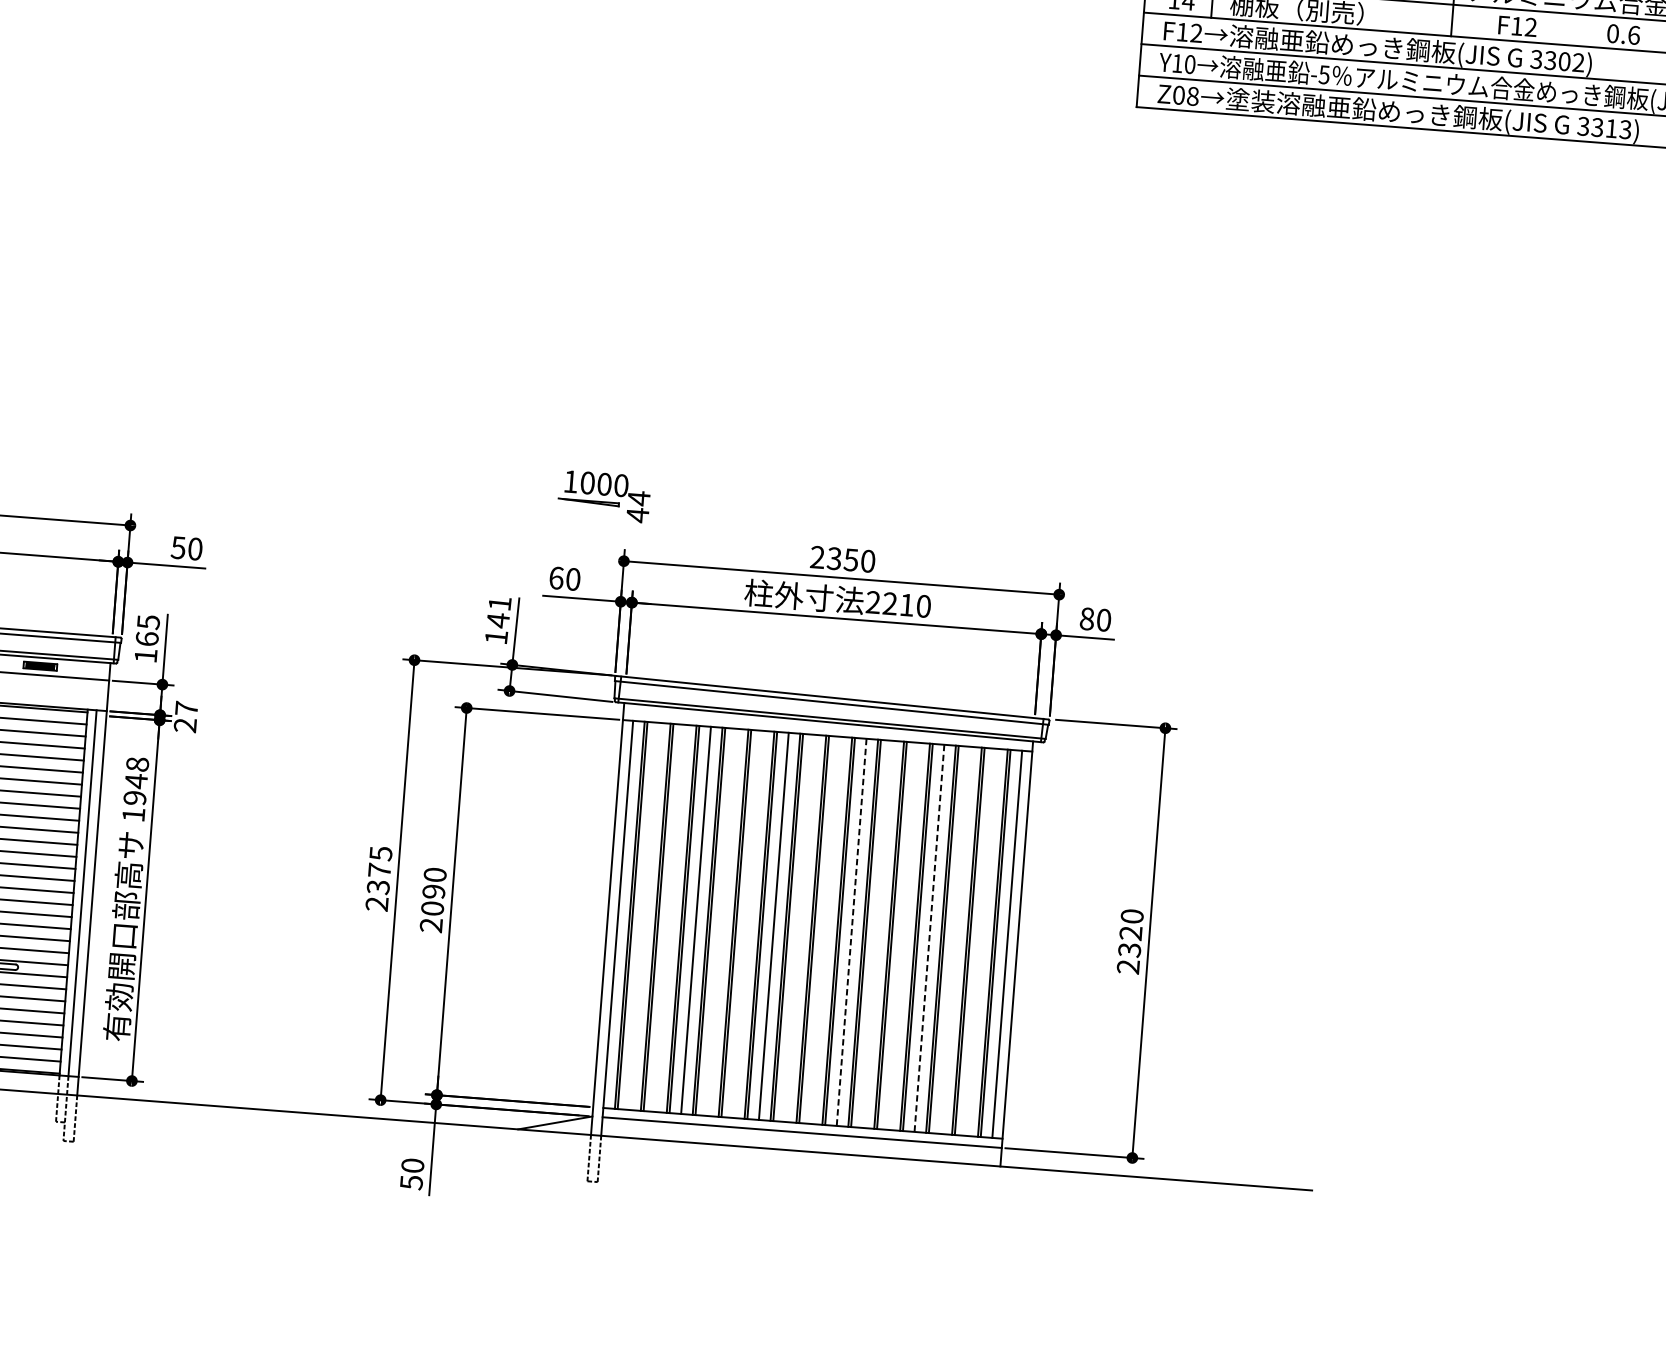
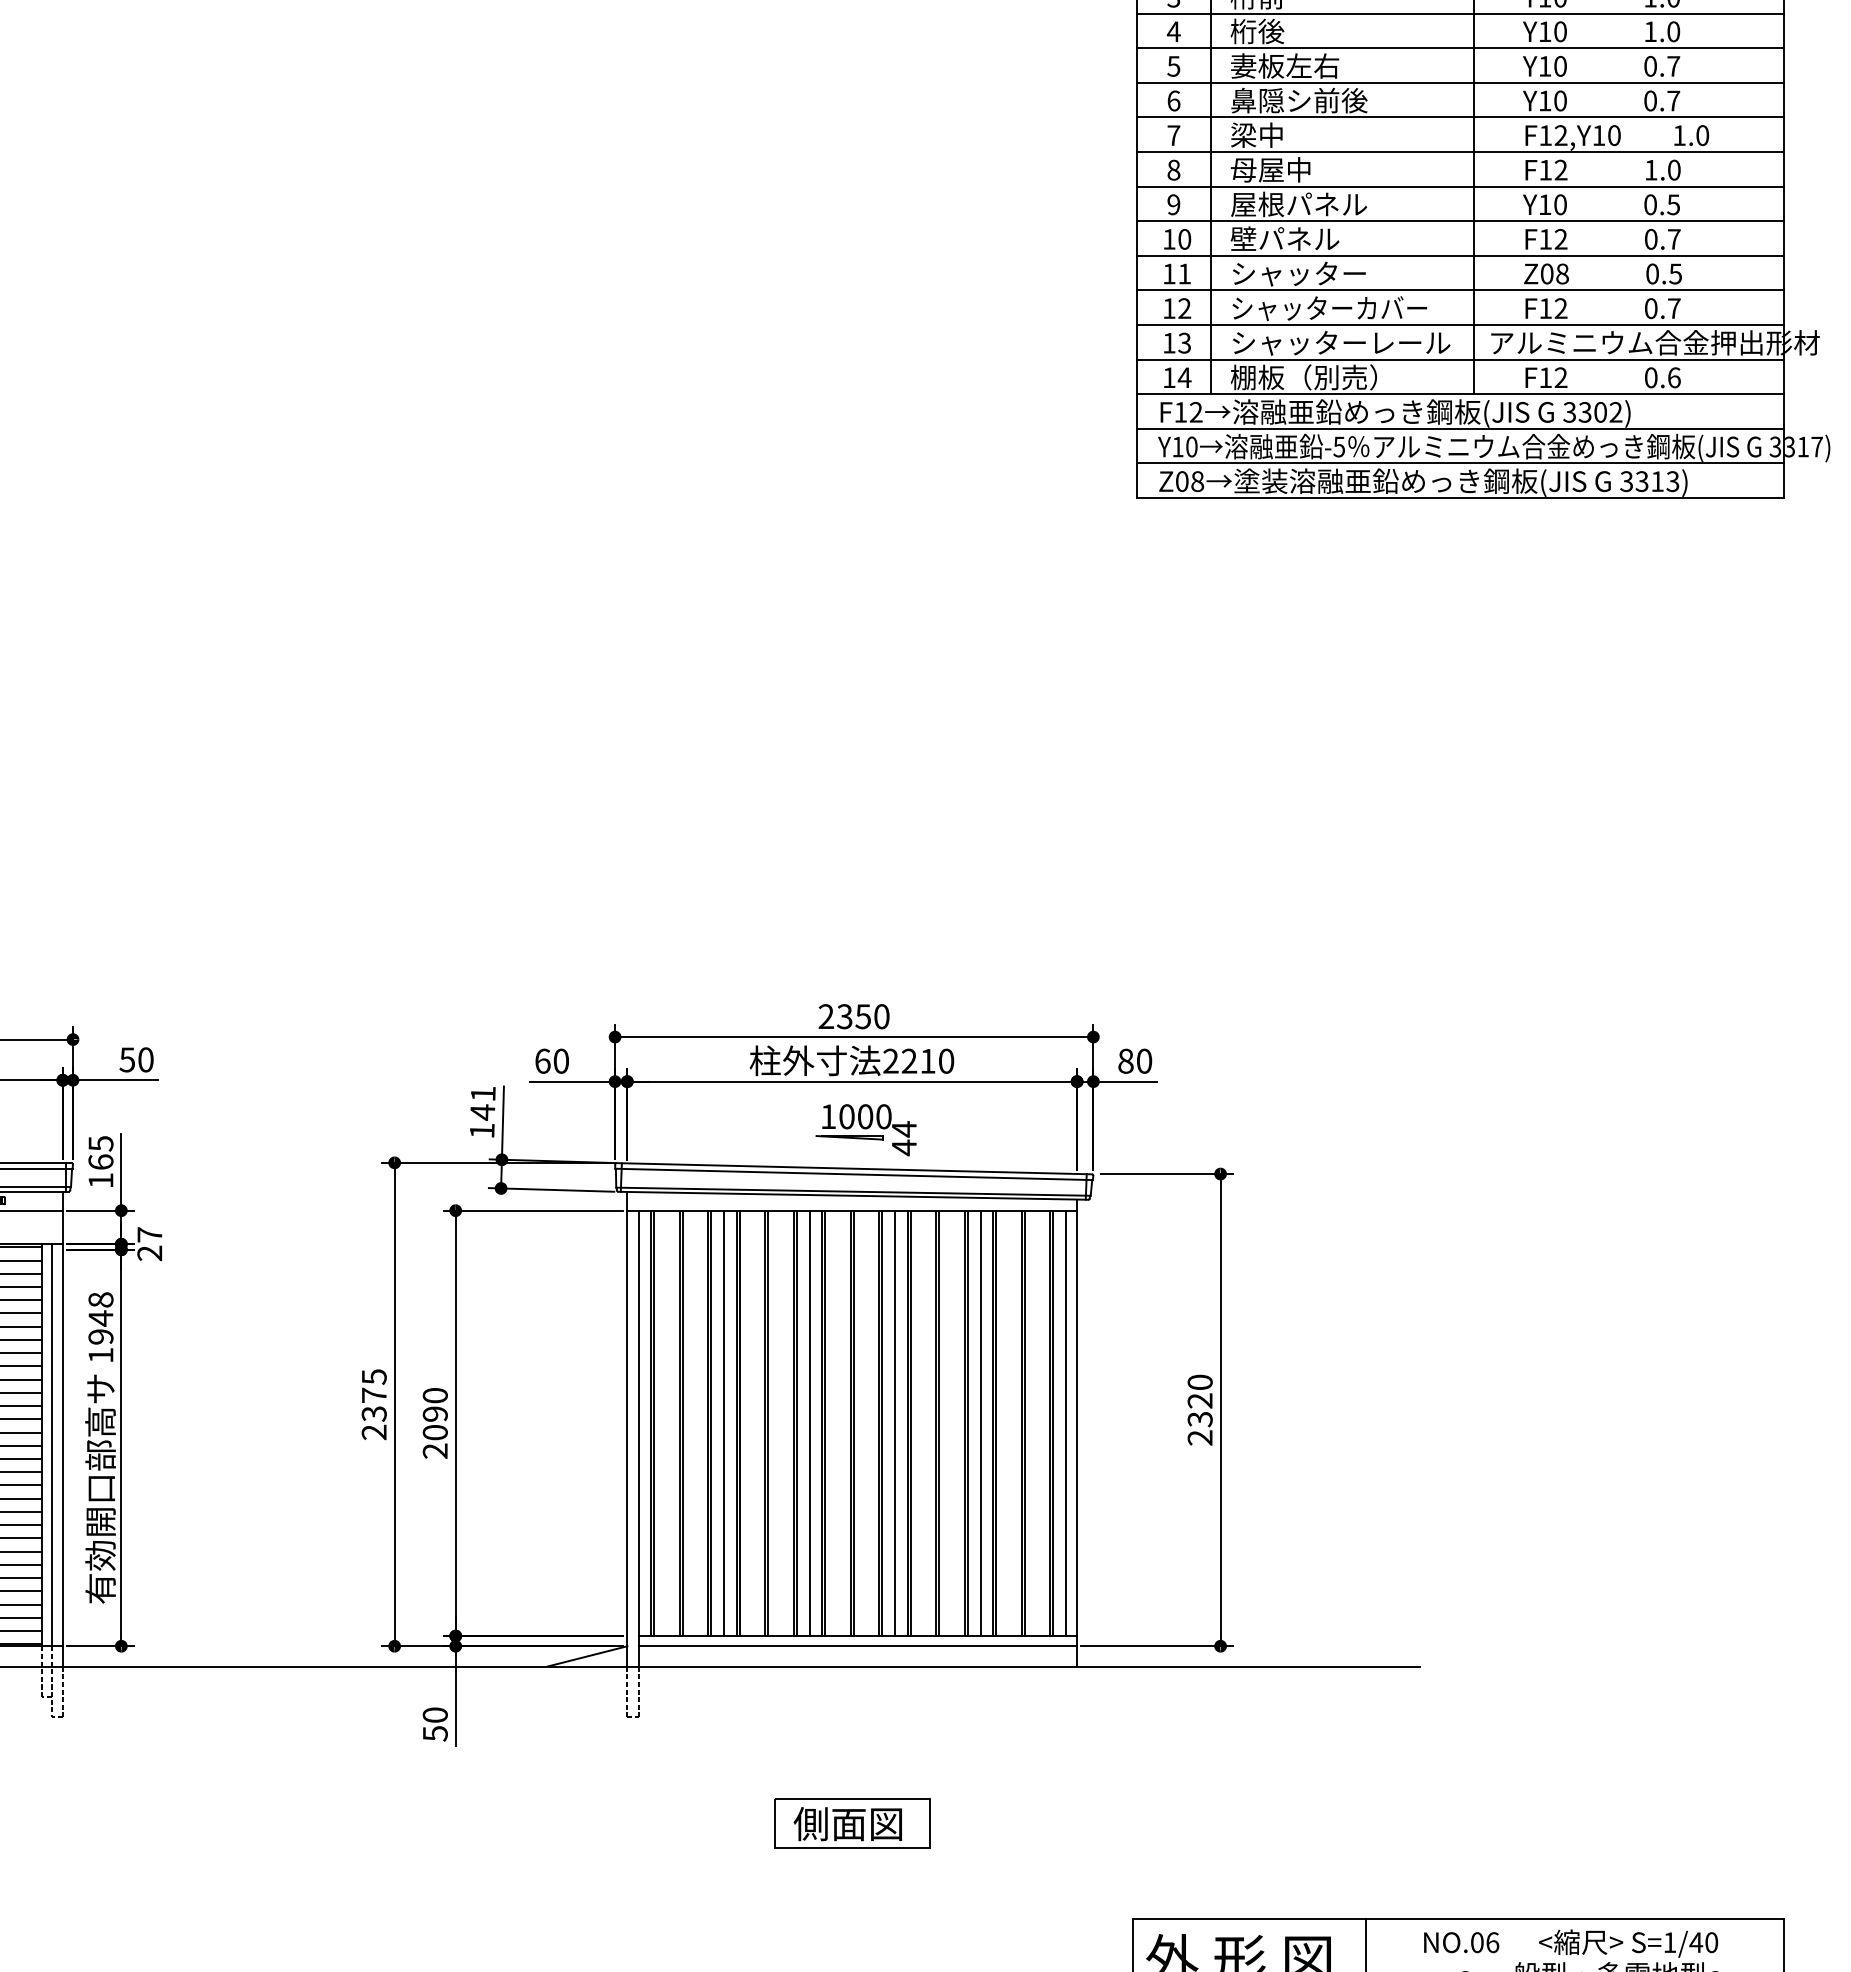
part: (603, 496) -> (865, 1130), moved
line: (852, 932) -> (895, 1423), dashed -> solid
line: (929, 938) -> (980, 1423), dashed -> solid
part: (784, 1293) -> (852, 1823), added

